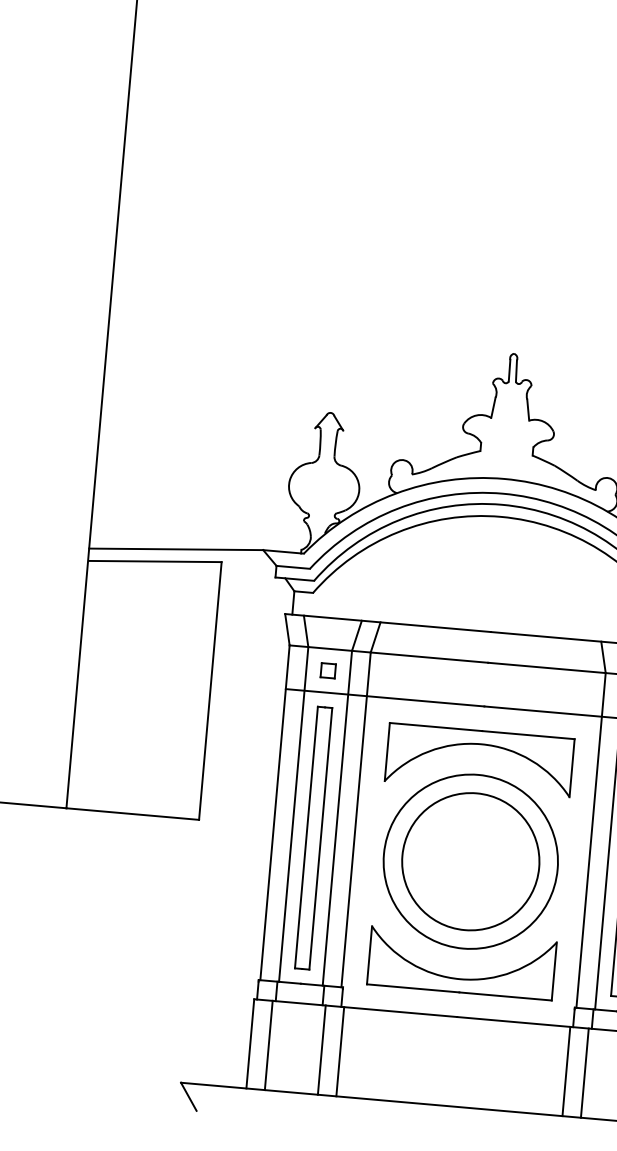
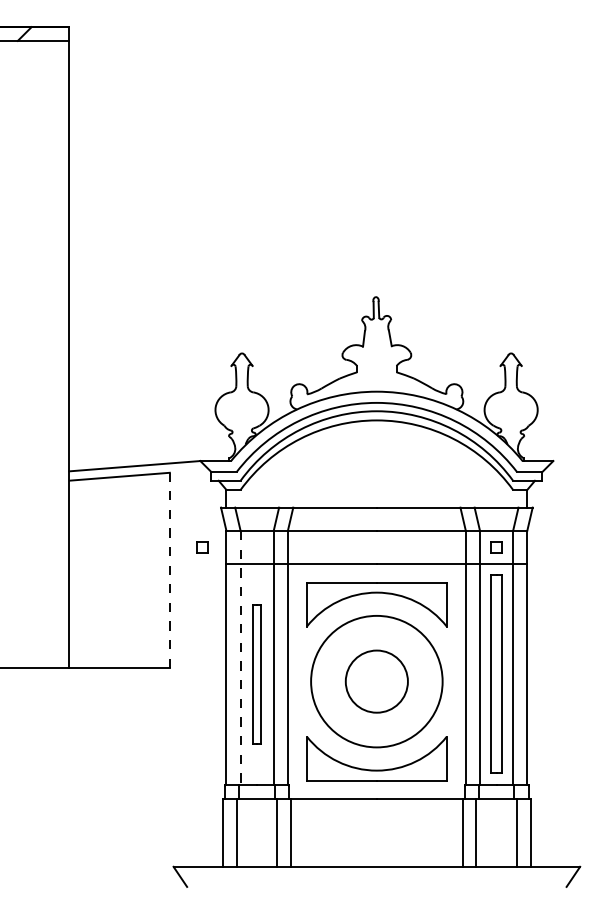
part: (328, 670) -> (202, 547), moved
line: (209, 691) -> (169, 570), solid -> dashed
line: (293, 814) -> (240, 657), solid -> dashed
part: (314, 837) -> (257, 673), size x0.7
circle: (470, 861) -> (376, 681), size x0.6

